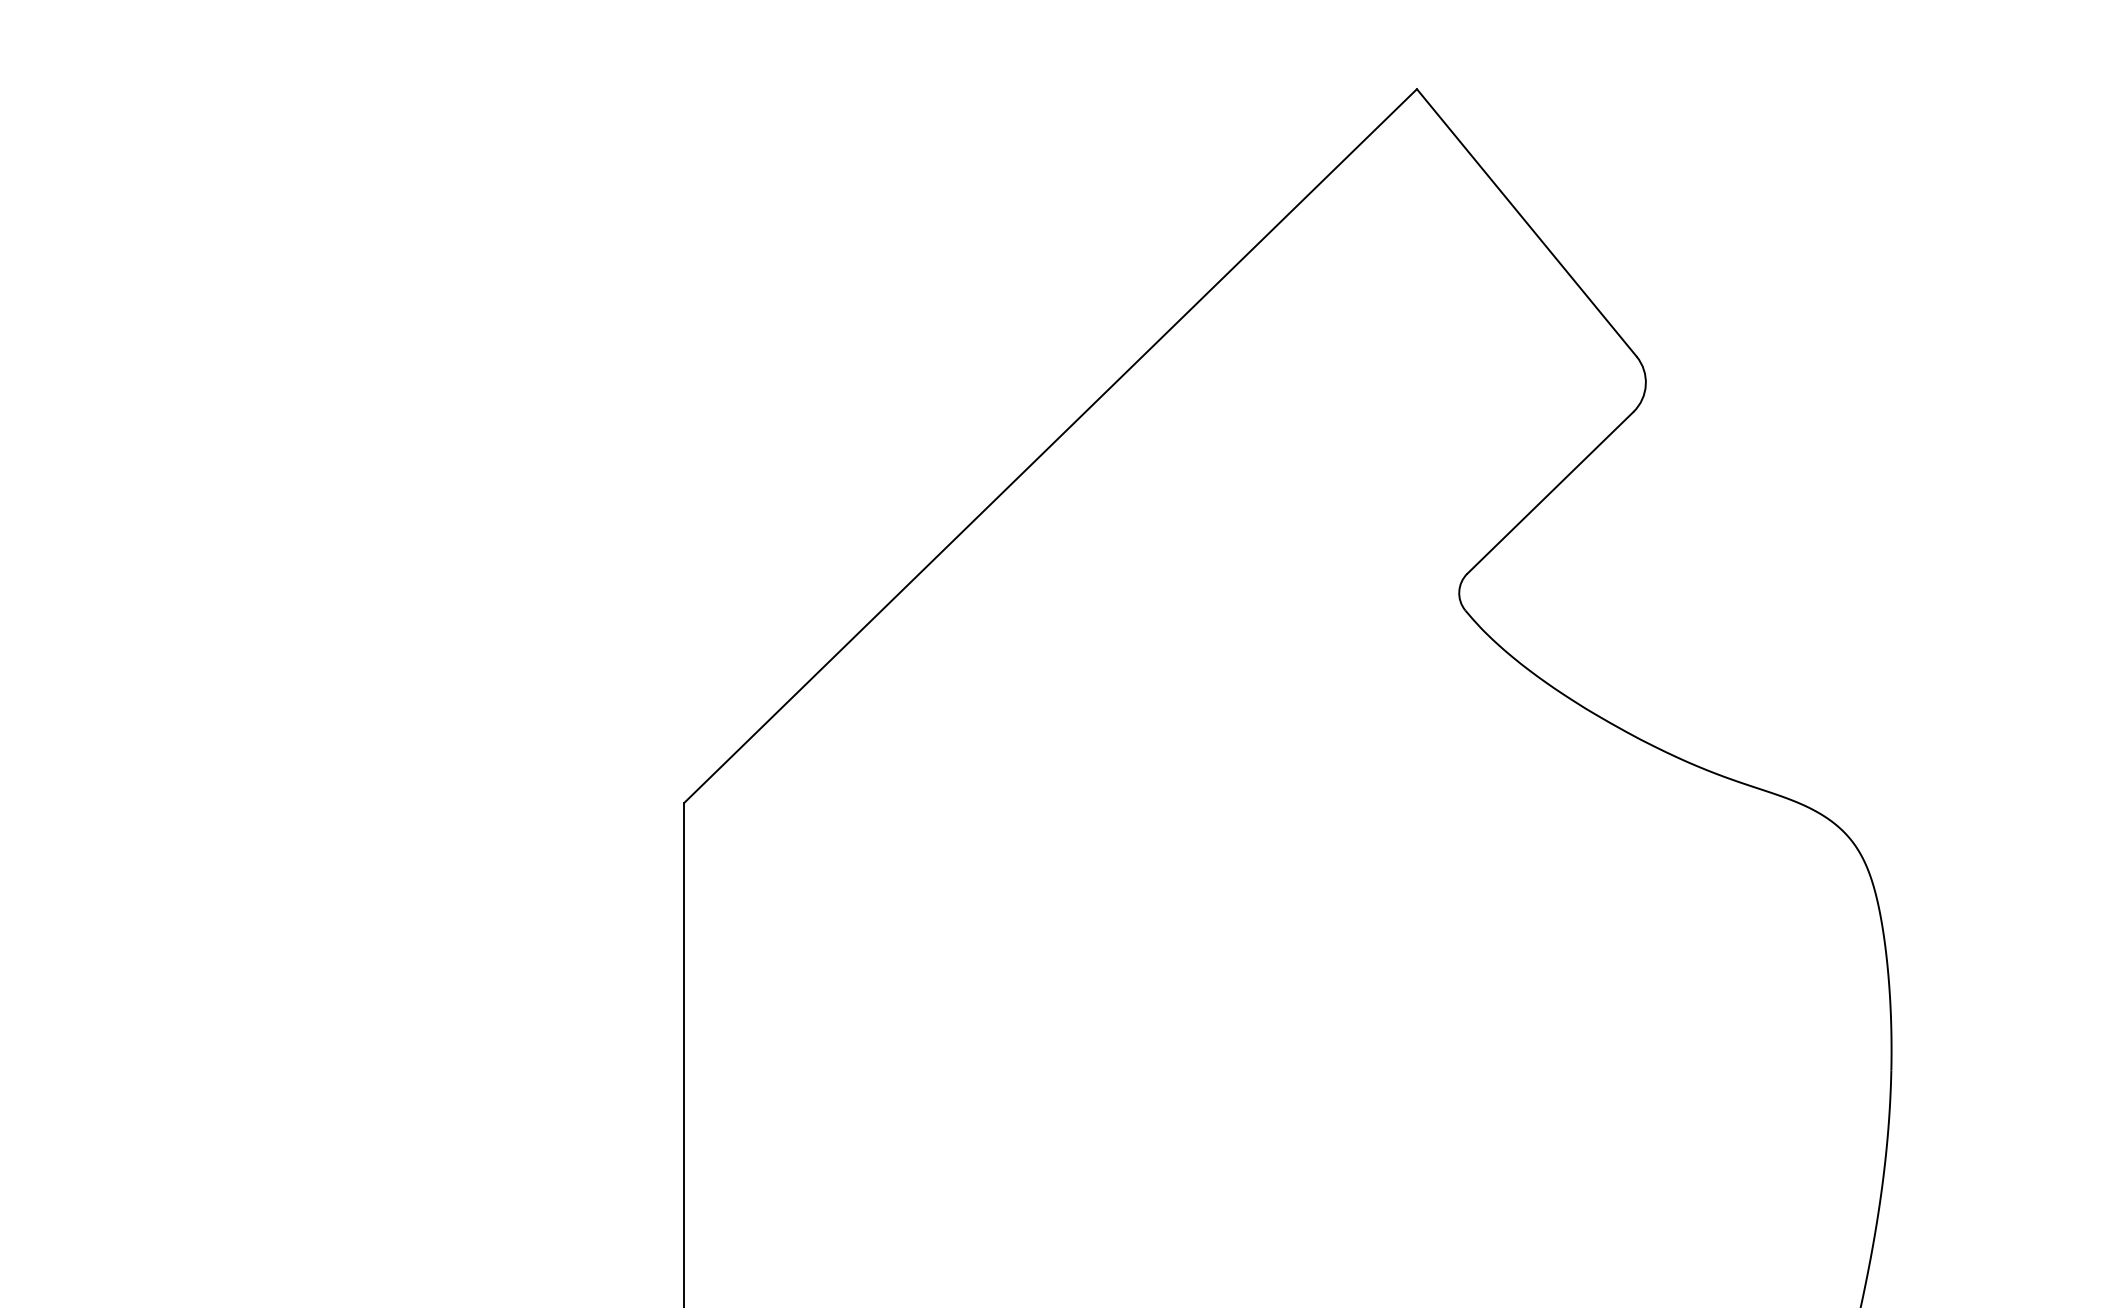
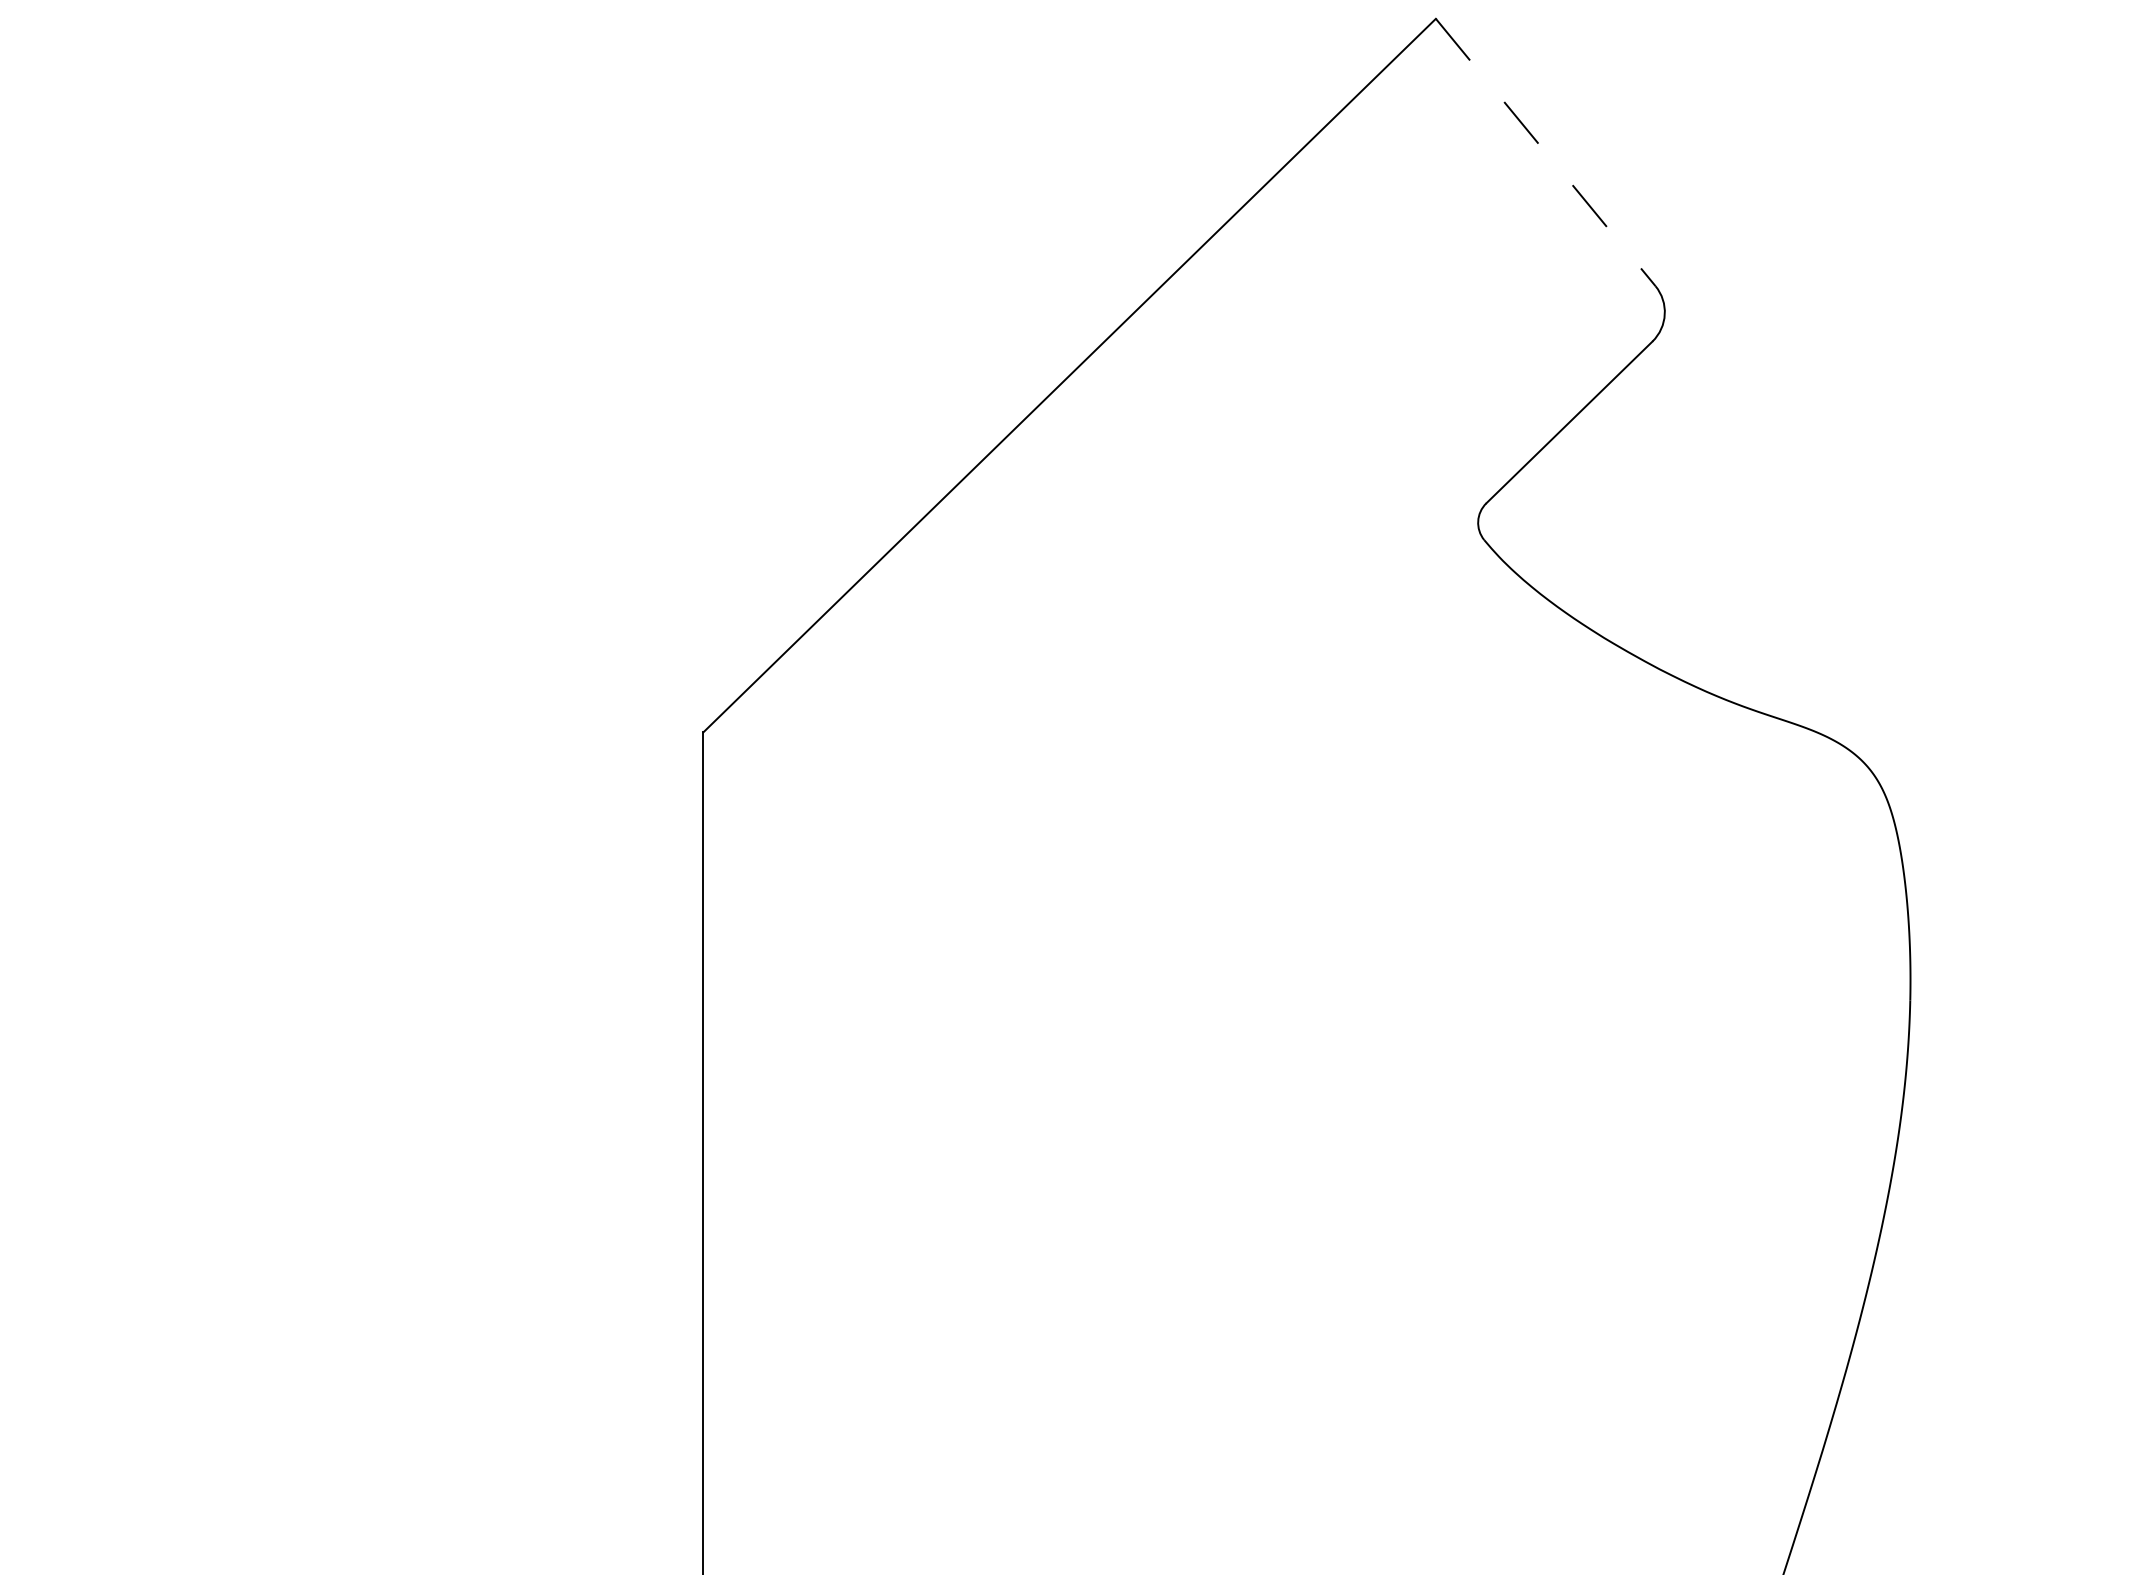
line: (1526, 222) -> (1545, 152), solid -> dashed

